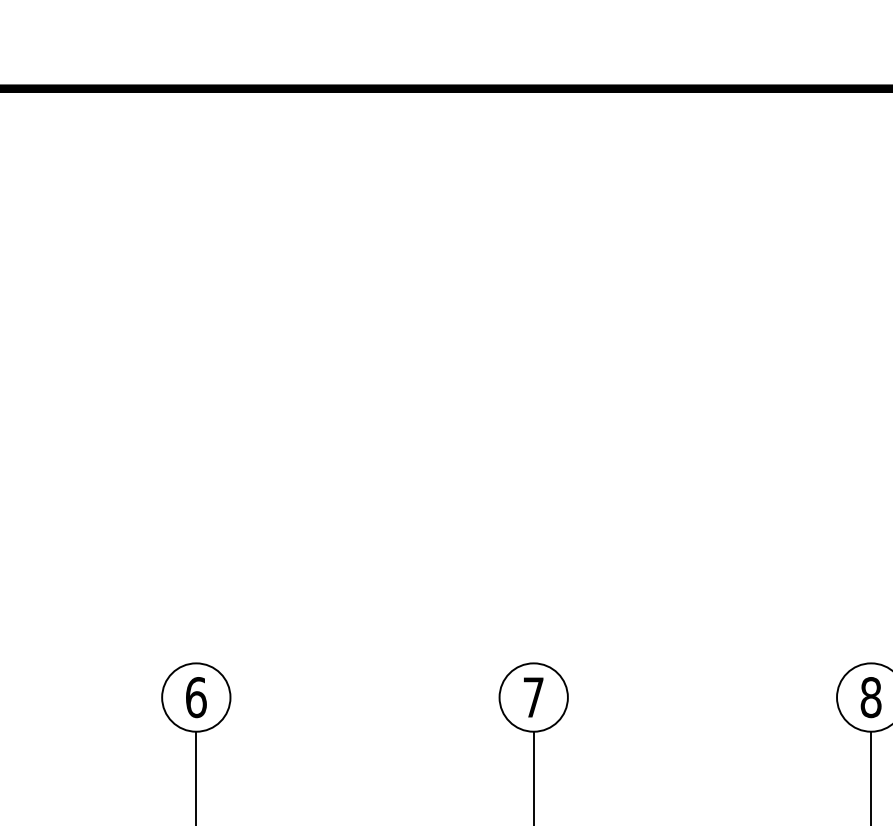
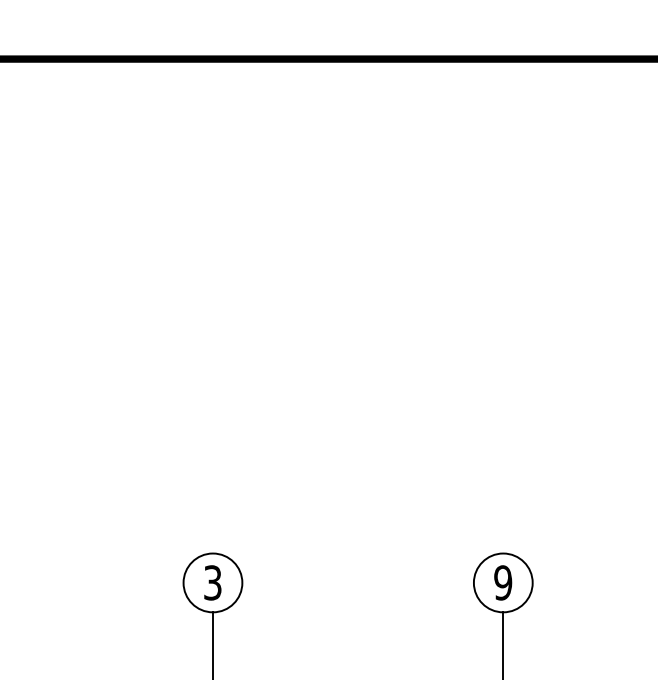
text: (196, 697) -> (213, 582), 6 -> 3
text: (533, 697) -> (503, 582), 7 -> 9

